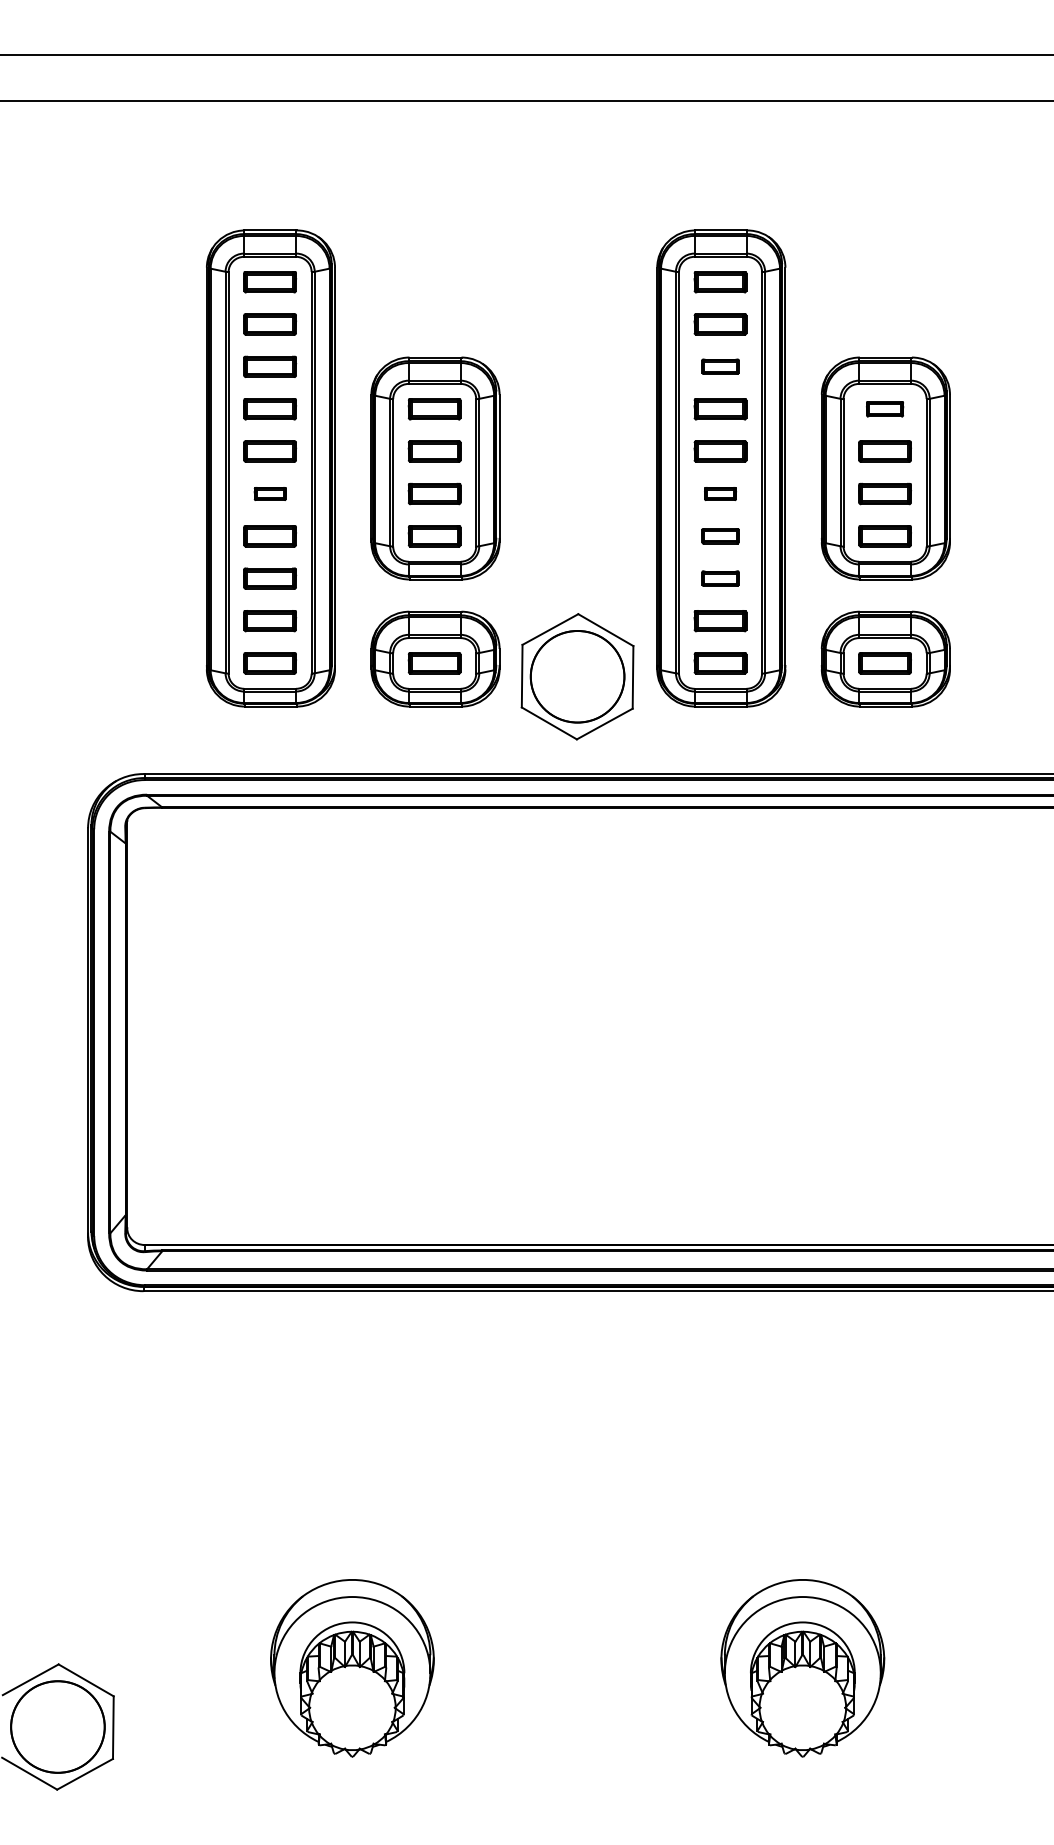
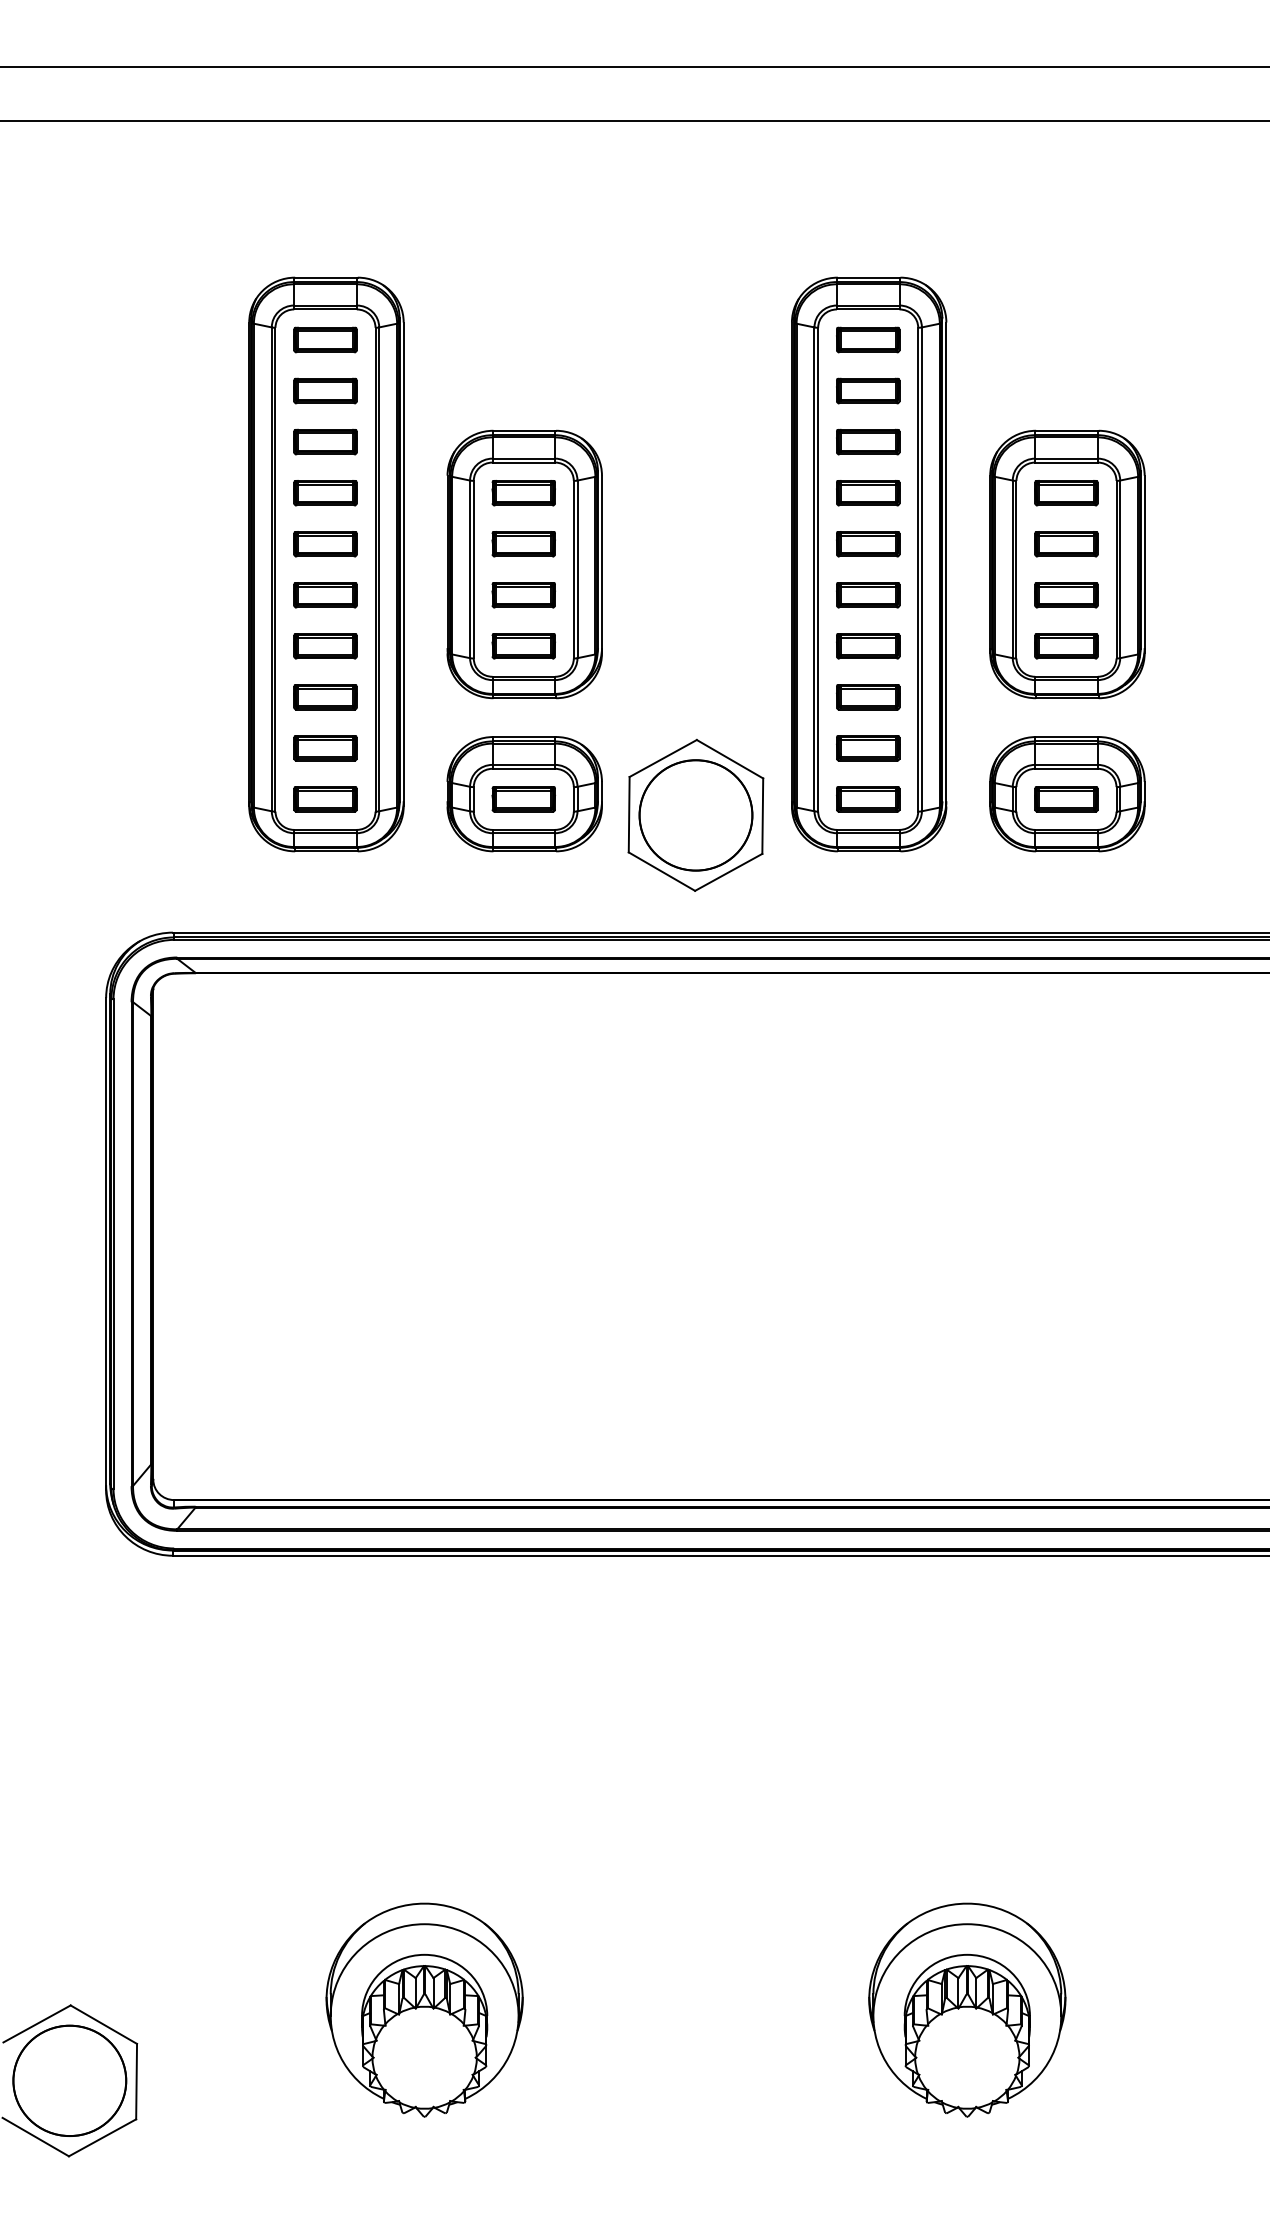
part: (720, 366) -> (868, 441), size x1.43
part: (884, 409) -> (1065, 493), size x1.43
part: (270, 493) -> (325, 594), size x1.67
part: (720, 493) -> (868, 594), size x1.67
part: (720, 536) -> (868, 646), size x1.43
part: (720, 578) -> (868, 697), size x1.43

